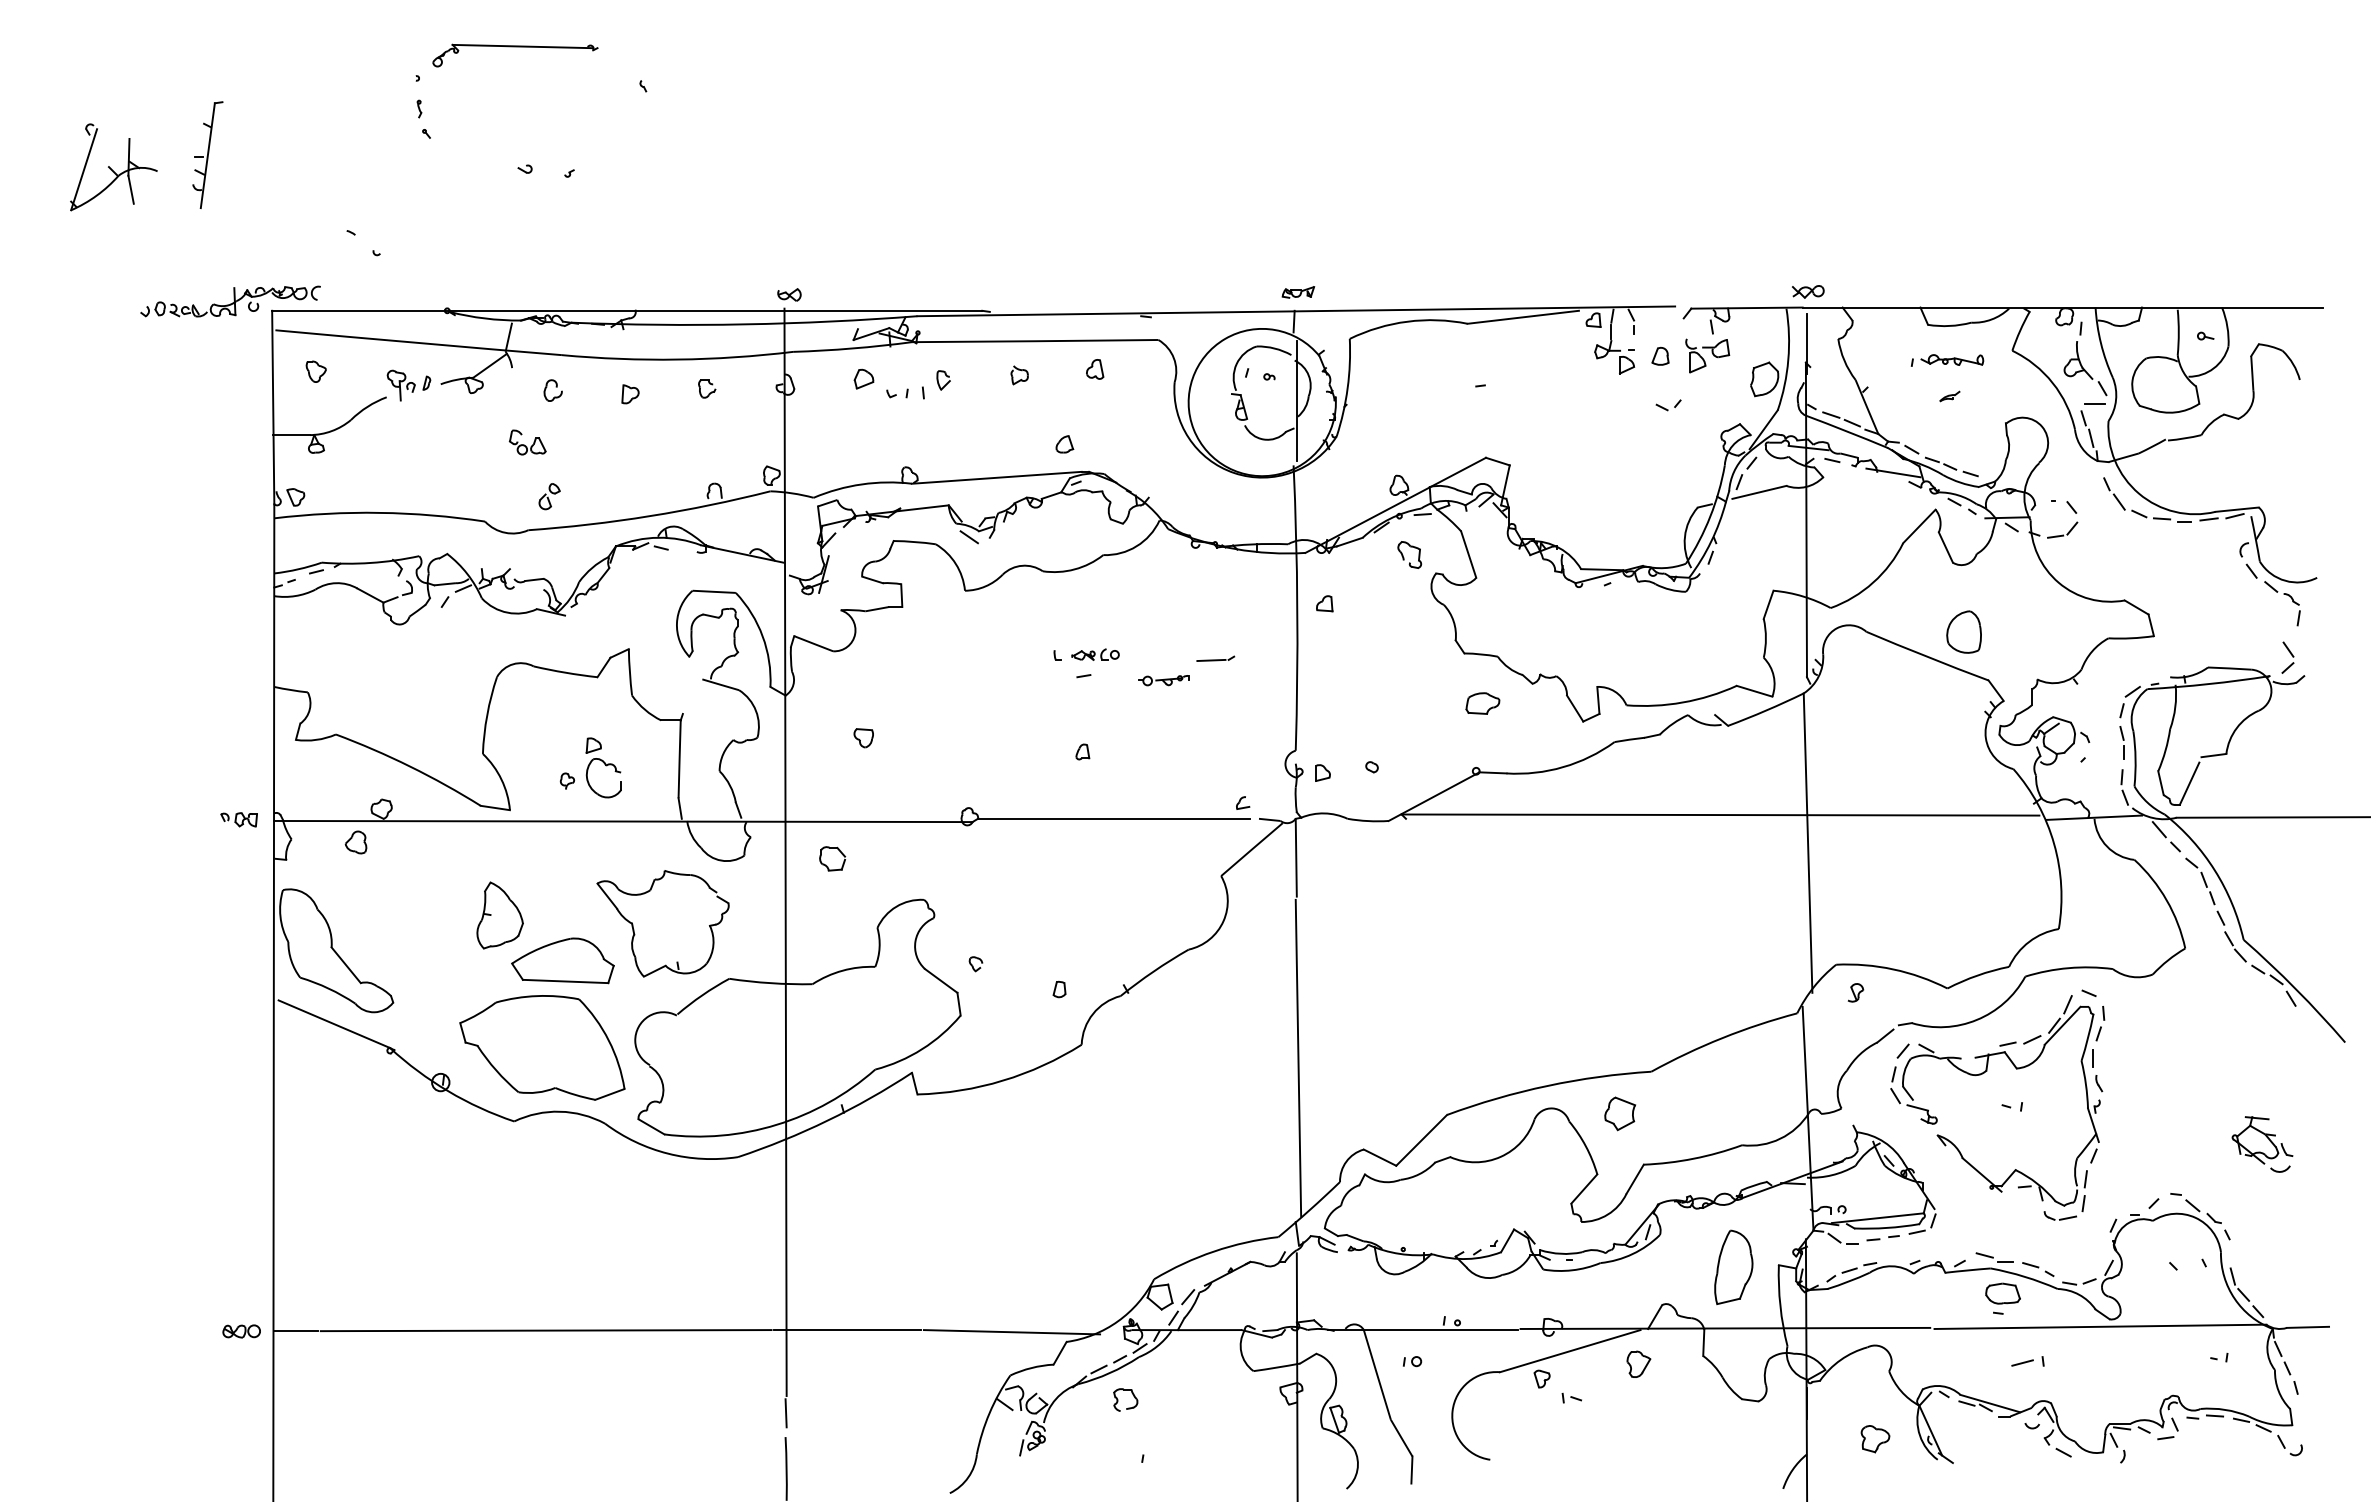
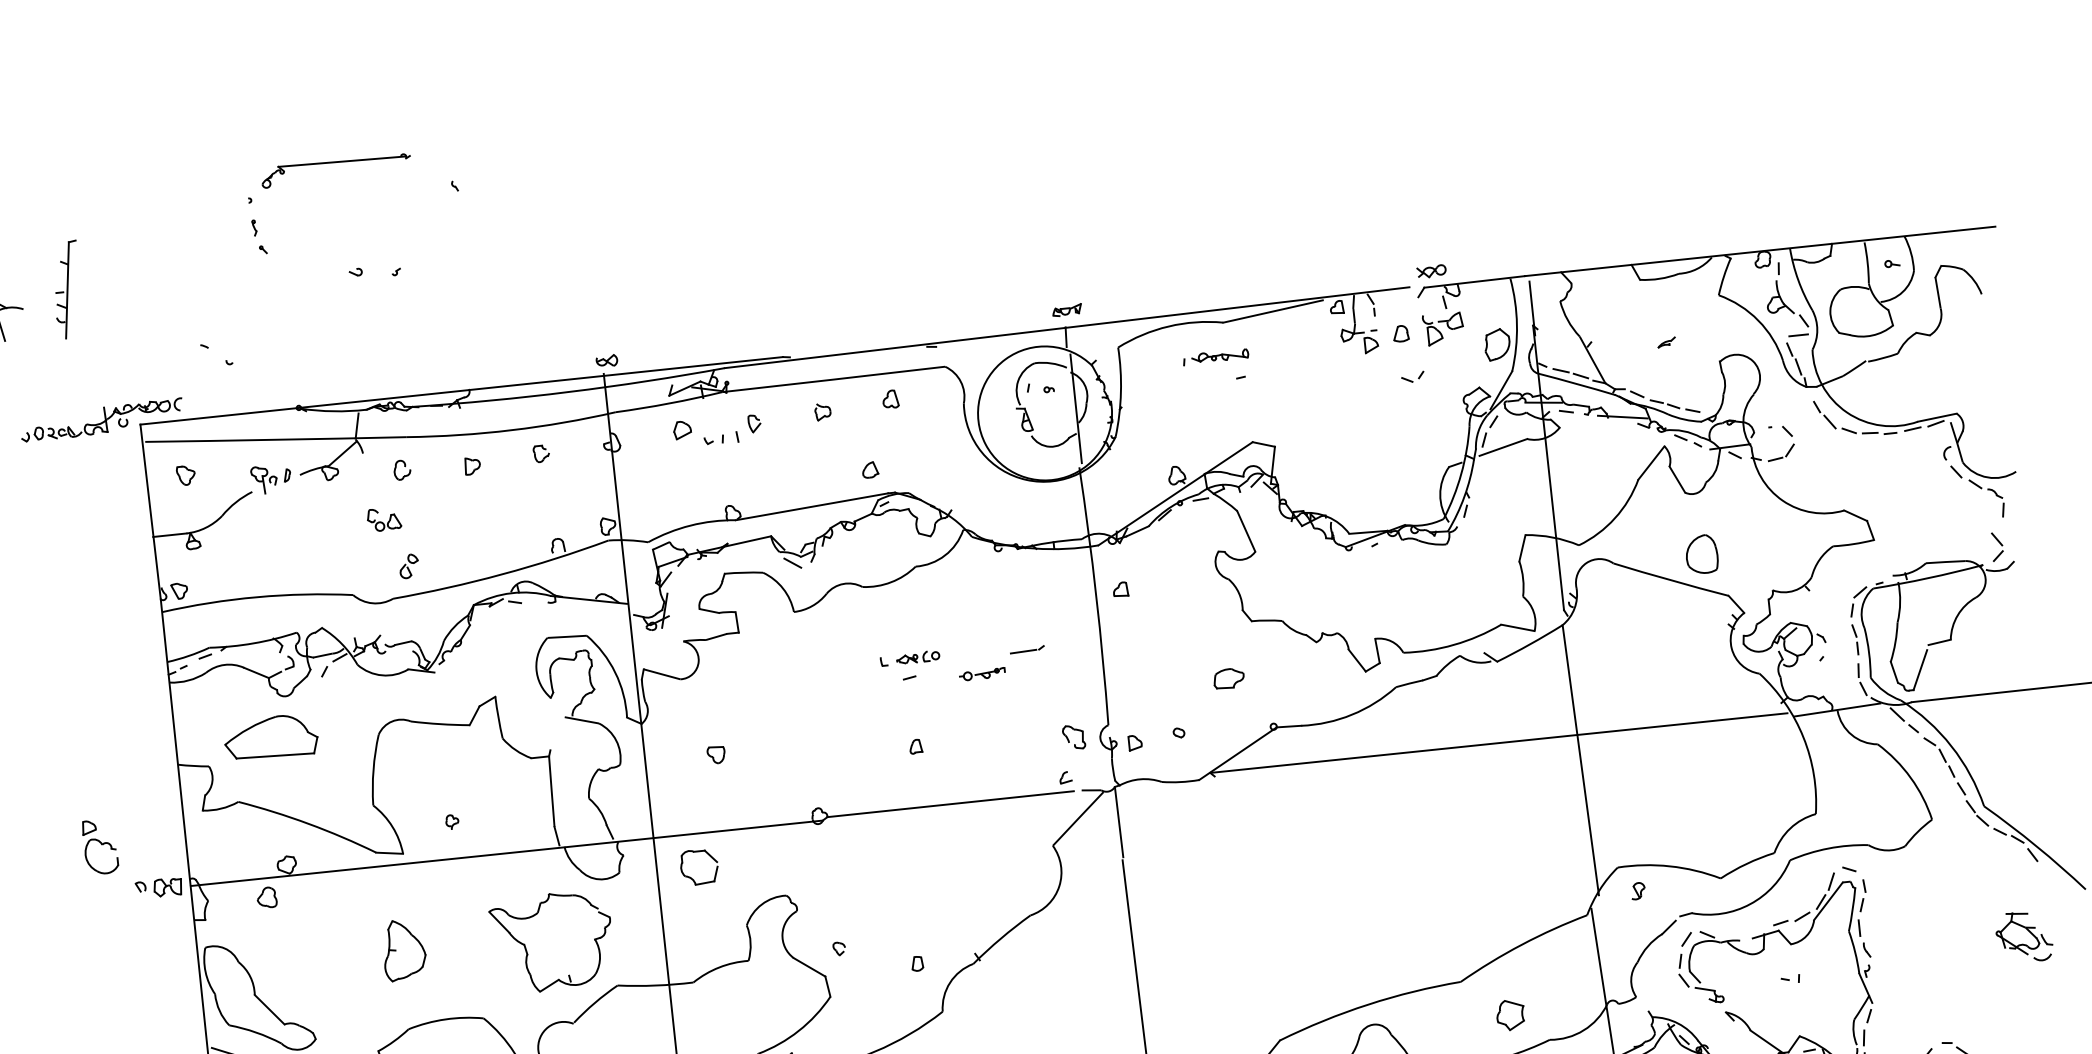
part: (1808, 291) -> (1431, 271), moved
part: (1947, 360) -> (1215, 357), moved
part: (1409, 554) -> (1073, 736), moved
part: (1482, 703) -> (1228, 678), moved
part: (603, 767) -> (100, 846), moved
part: (238, 819) -> (158, 888), size x1.4
part: (832, 858) -> (699, 866), size x1.6
part: (562, 960) -> (270, 737), moved
part: (1620, 1113) -> (1510, 1014), moved
part: (2262, 1144) -> (2024, 937), moved

